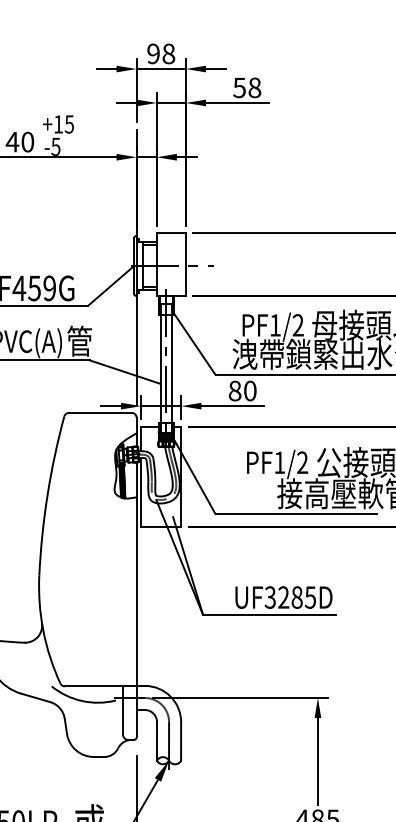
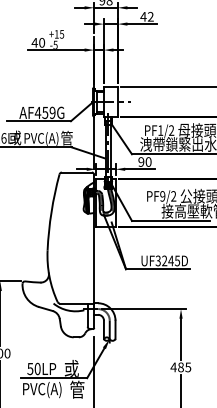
text: (245, 87) -> (146, 16), 58 -> 42
text: (235, 389) -> (141, 161), 80 -> 90
text: (279, 462) -> (162, 196), PF1/2 -> PF9/2
text: (295, 596) -> (170, 260), UF3285D -> UF3245D

